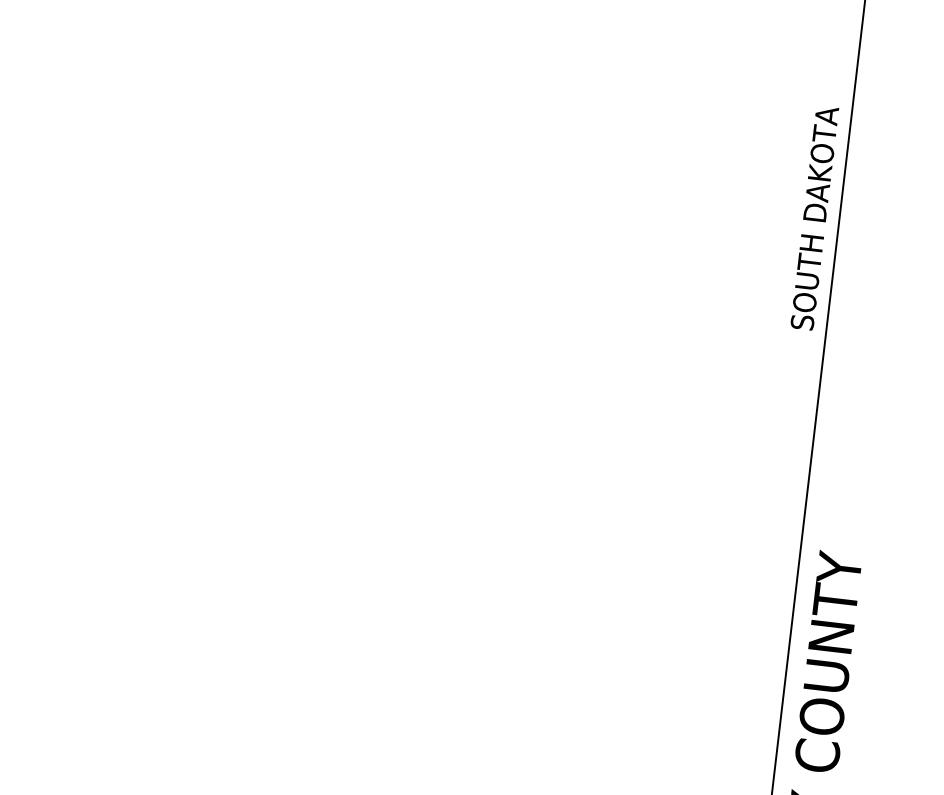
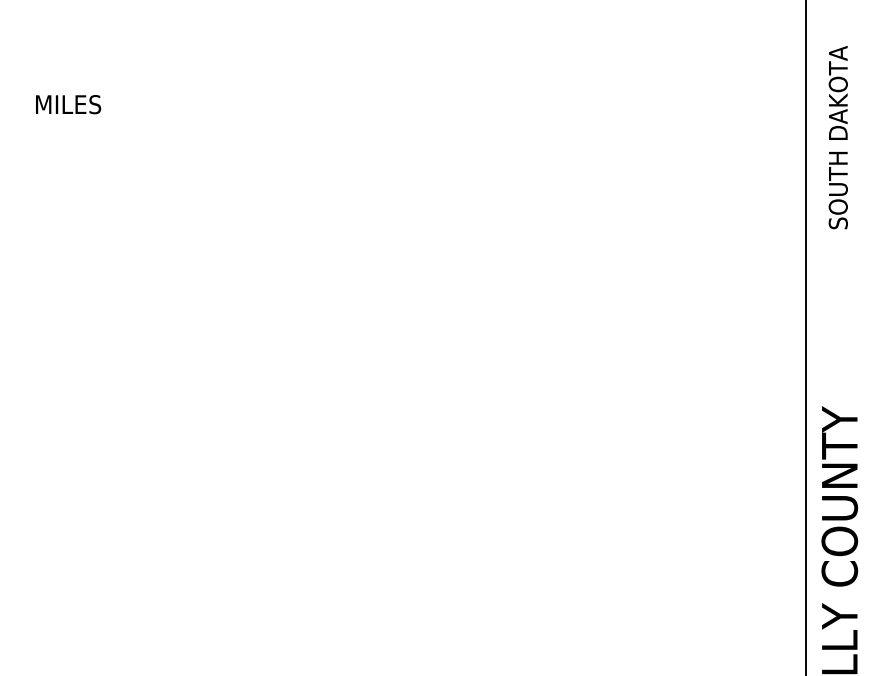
text: (813, 217) -> (837, 137), moved

